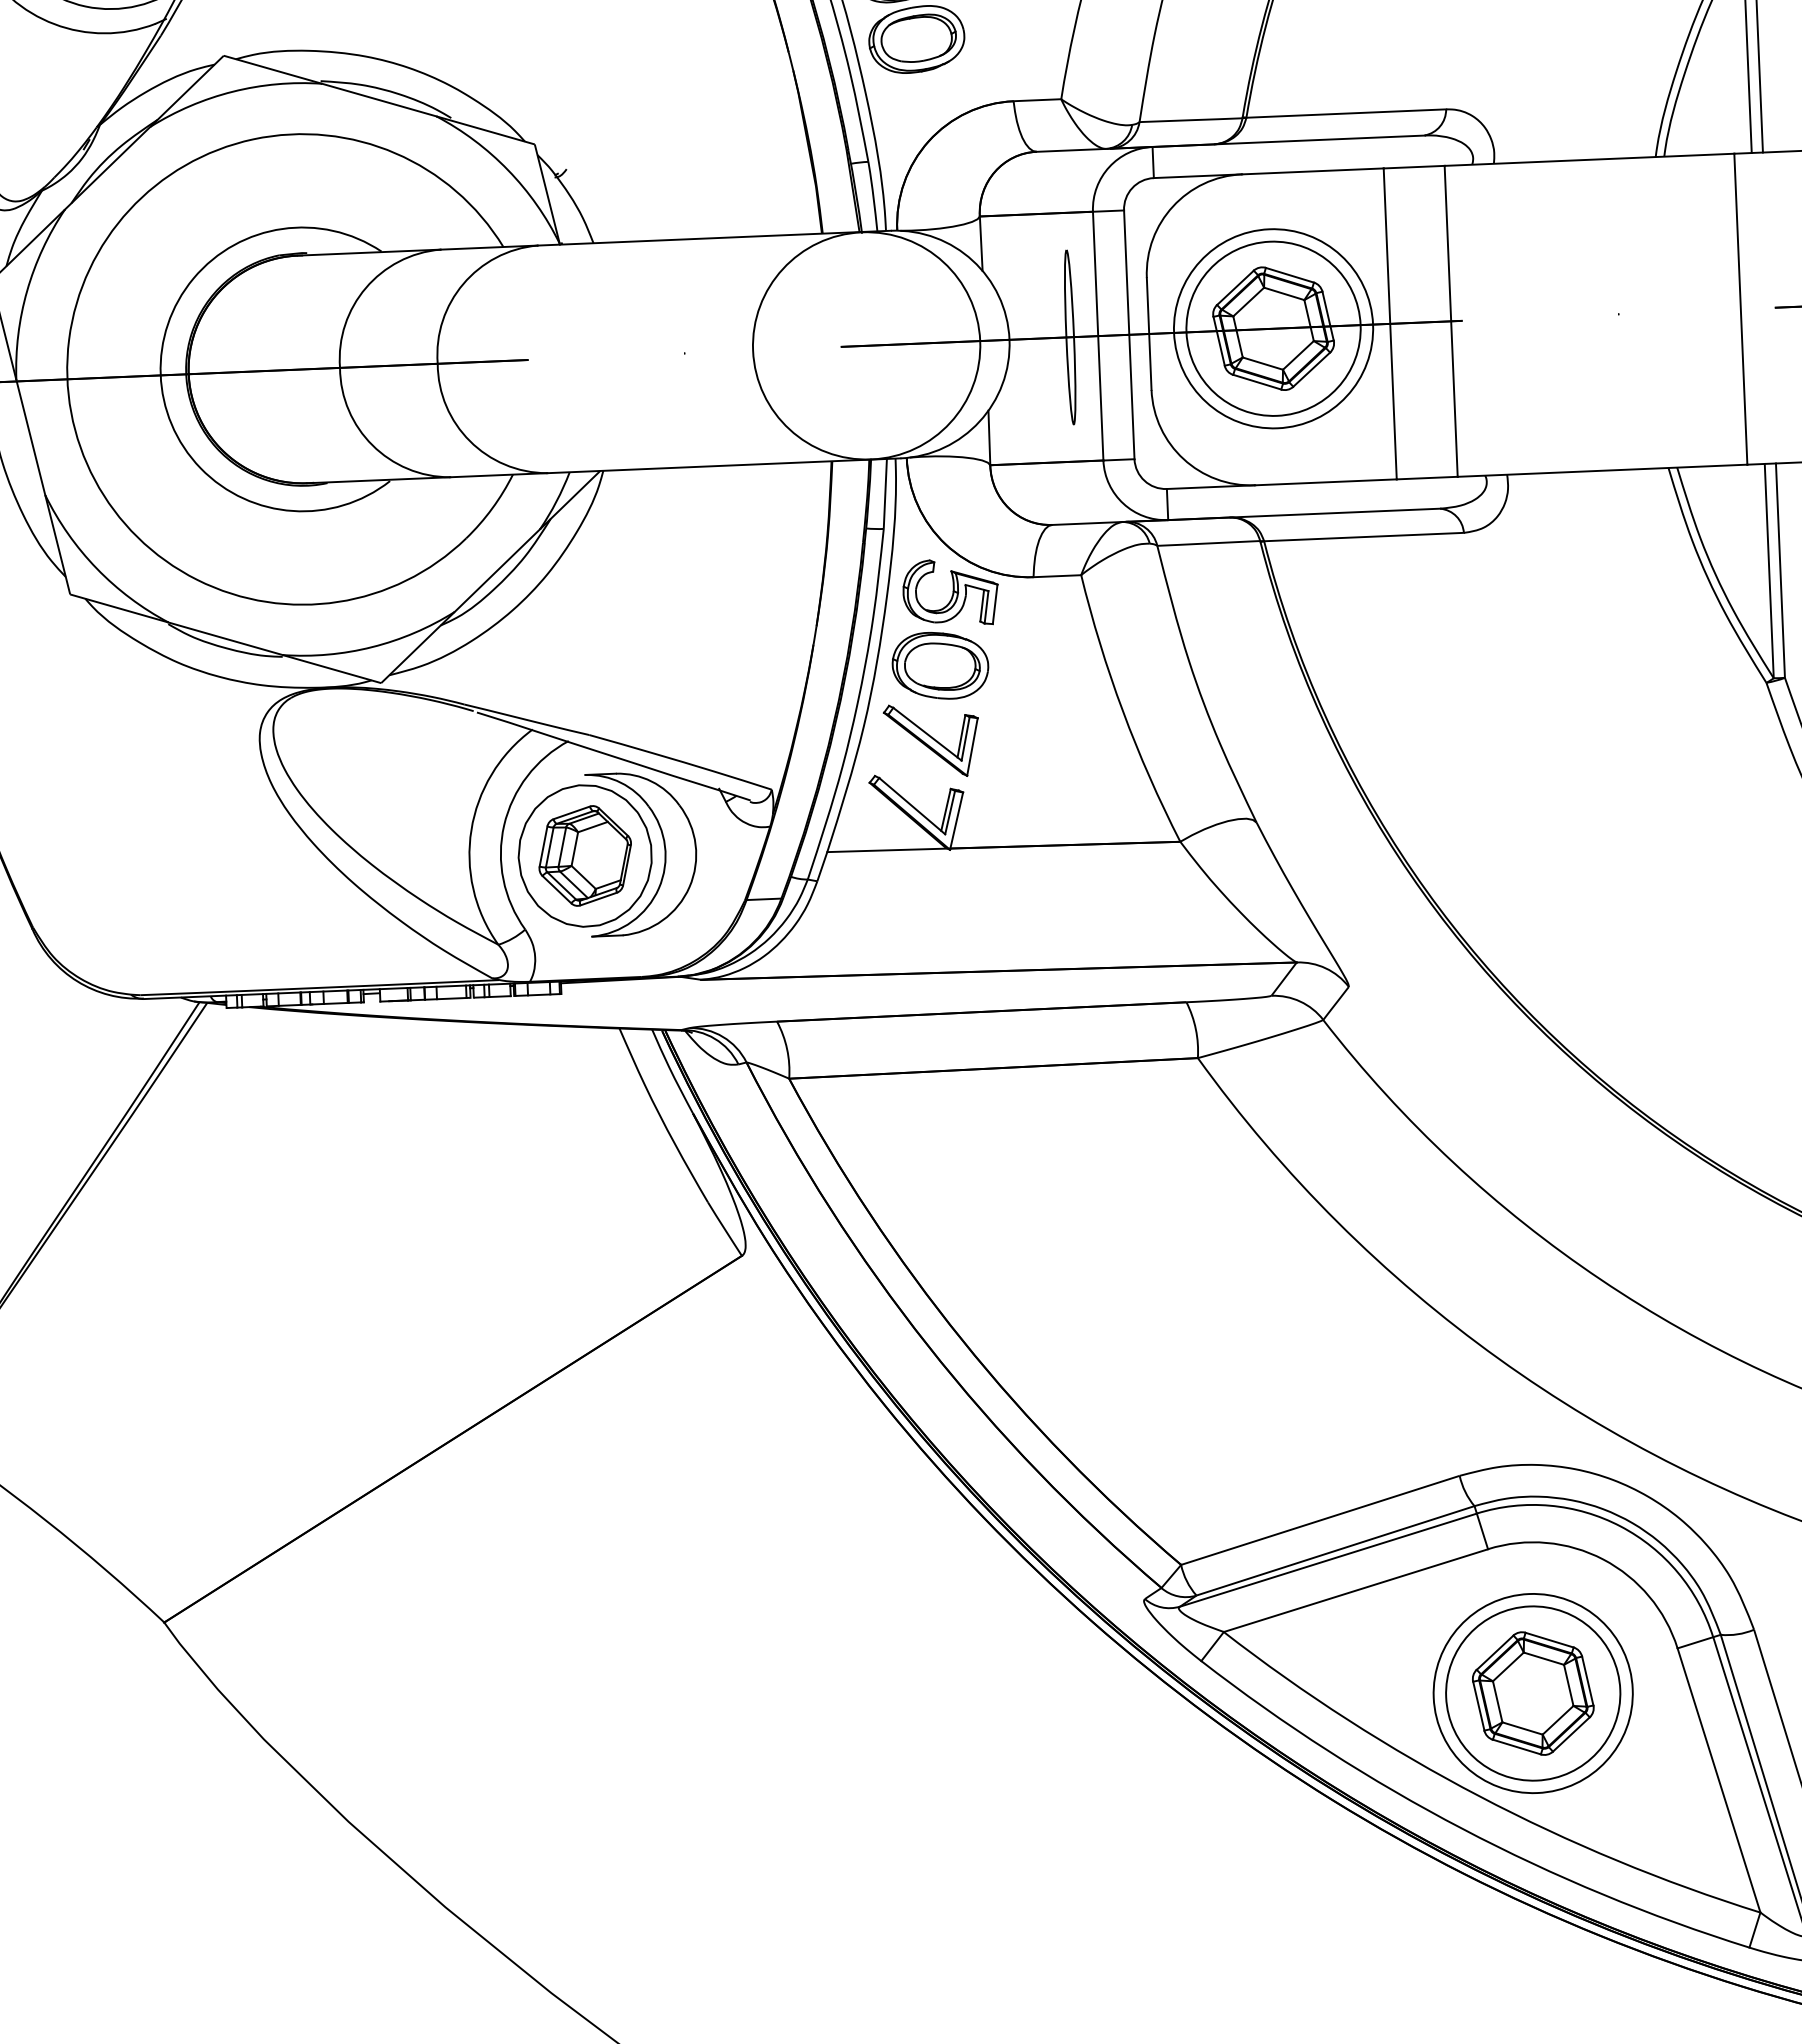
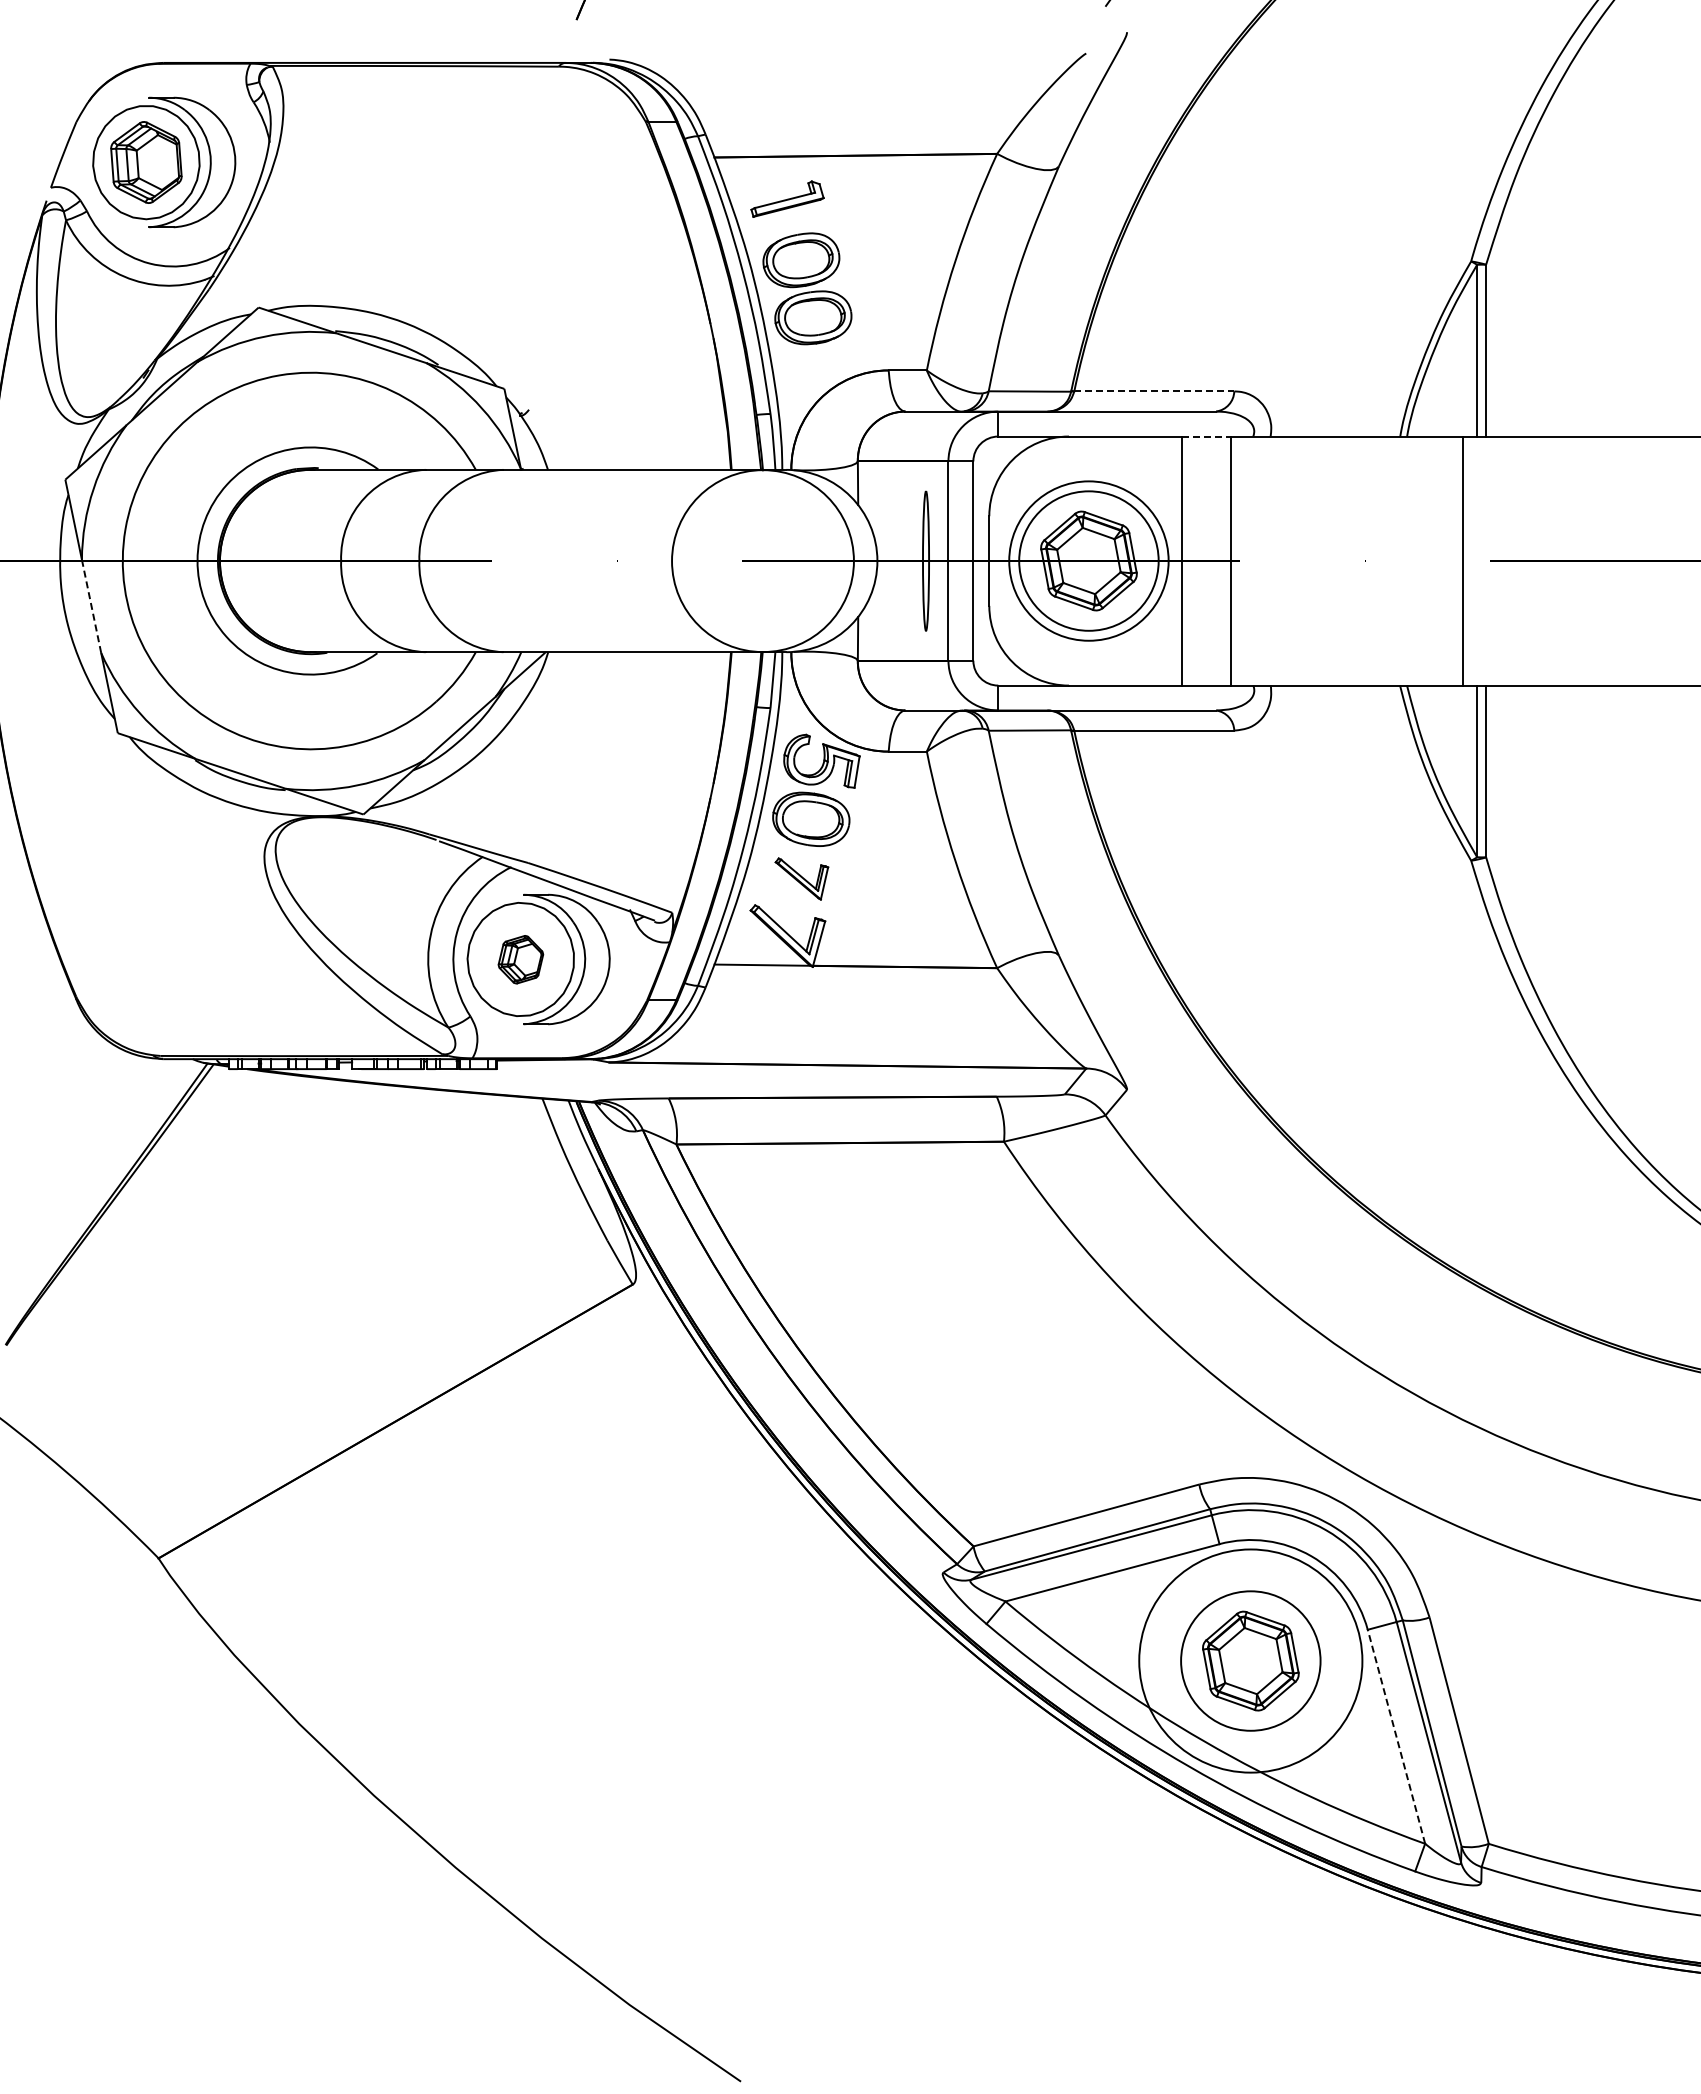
line: (1346, 113) -> (1154, 391), solid -> dashed
line: (1415, 167) -> (1207, 436), solid -> dashed
line: (30, 437) -> (91, 606), solid -> dashed
part: (931, 740) -> (801, 878), size x0.7
part: (584, 855) -> (520, 959), size x0.6
circle: (1532, 1692) -> (1250, 1660), size x1.4
line: (1719, 1780) -> (1396, 1736), solid -> dashed

